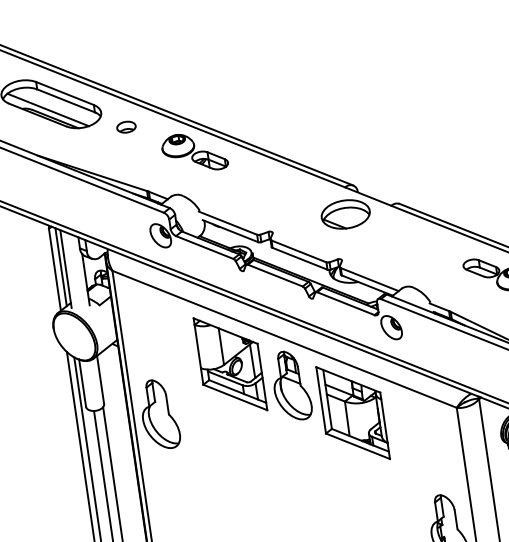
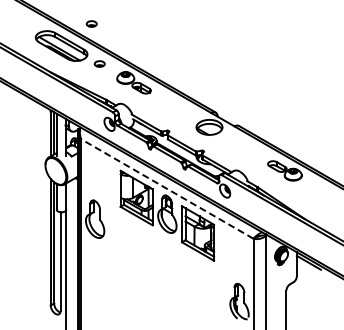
part: (100, 54) -> (91, 23), added
line: (282, 338) -> (166, 188), solid -> dashed

